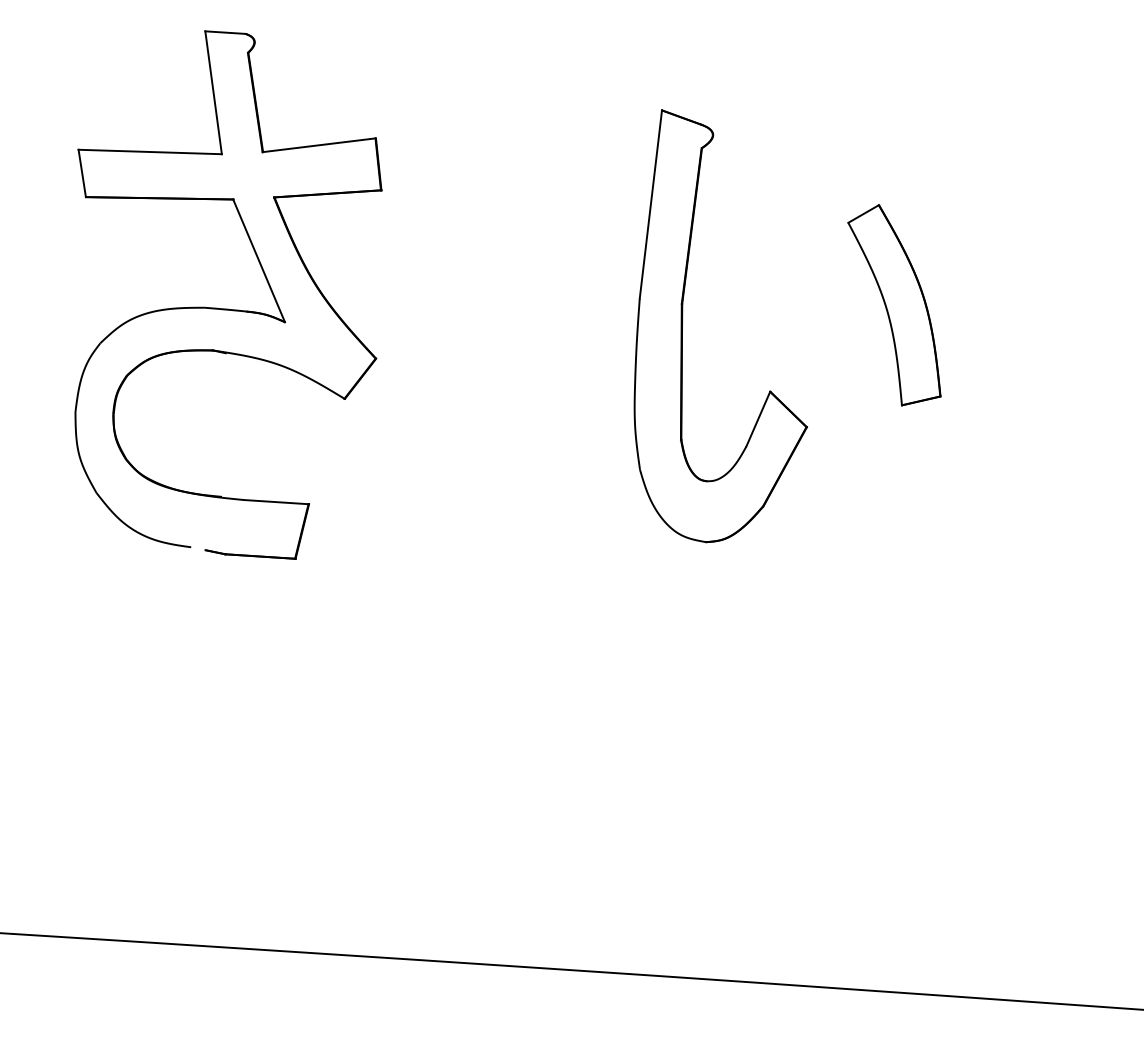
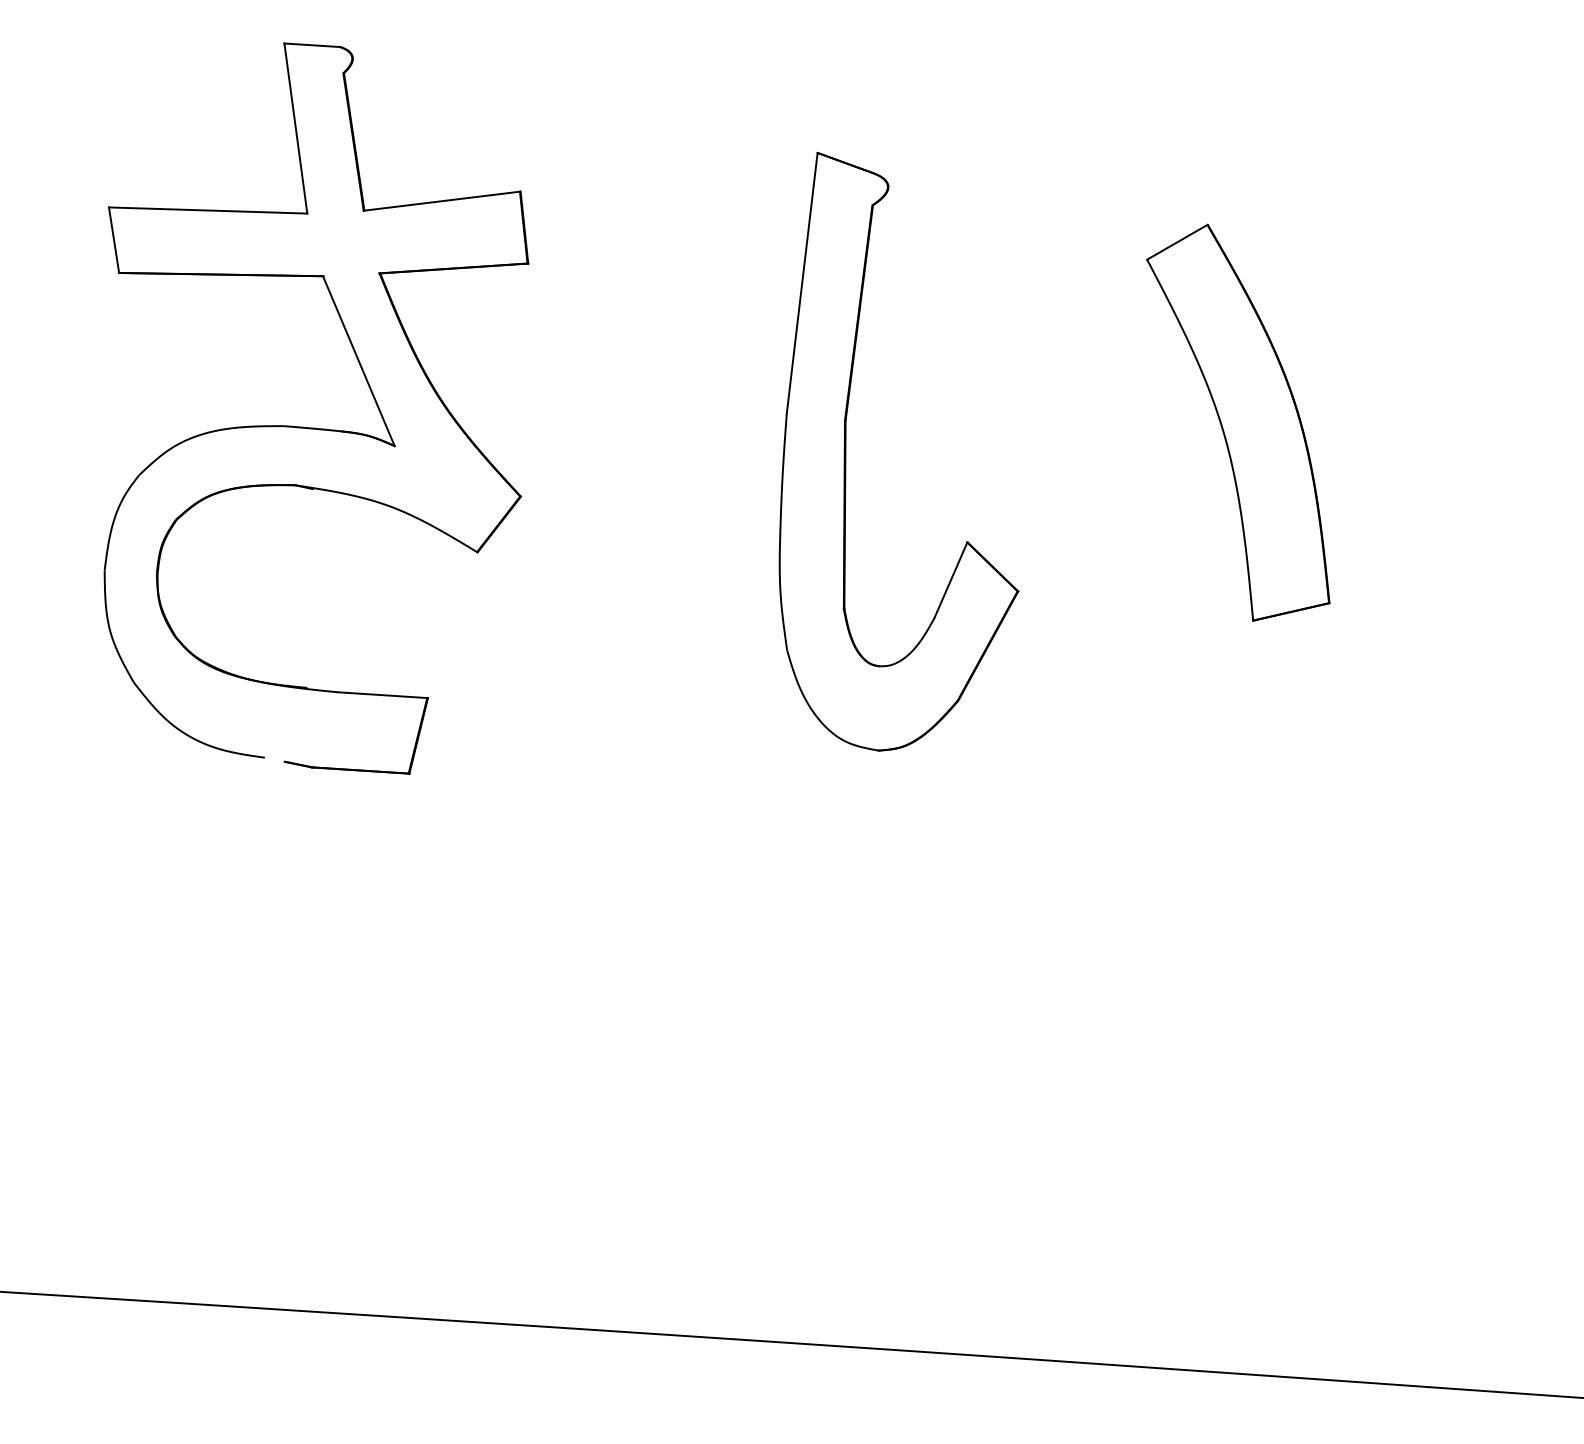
part: (894, 305) -> (1238, 422), size x1.43
part: (682, 326) -> (846, 451), moved

